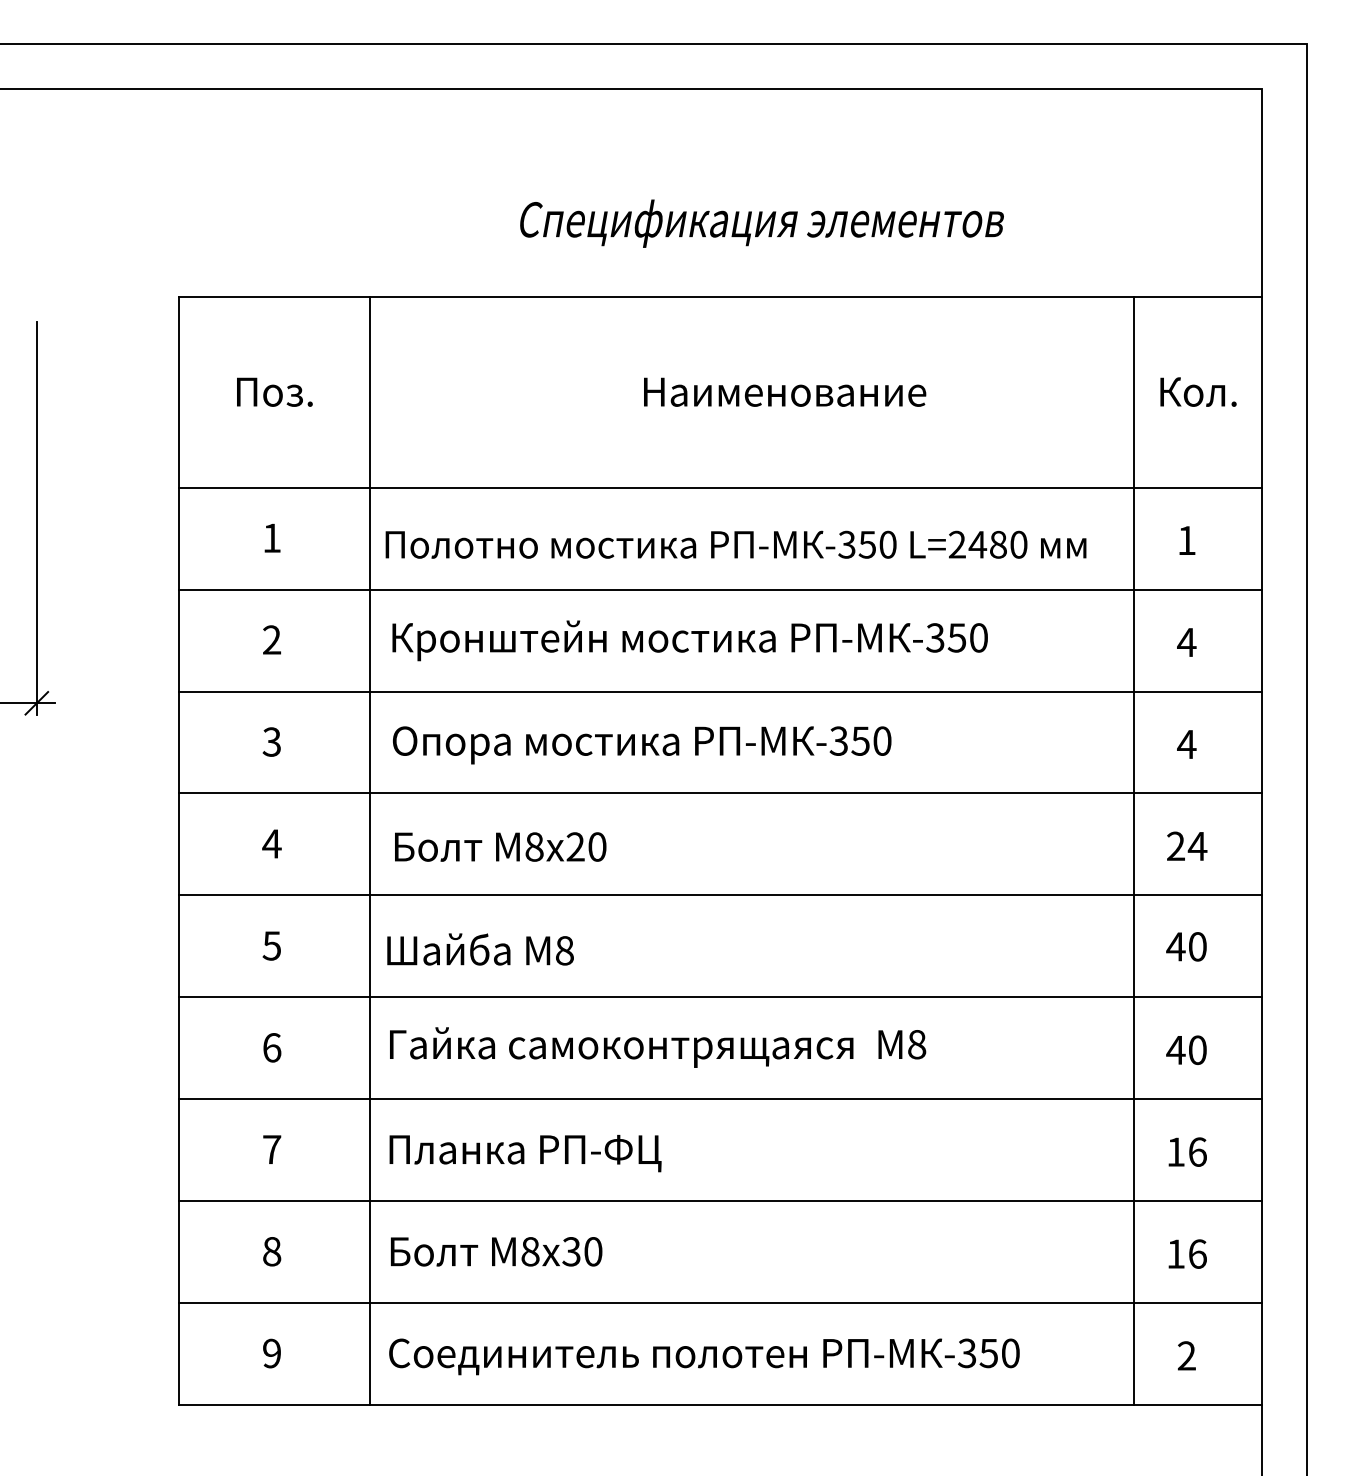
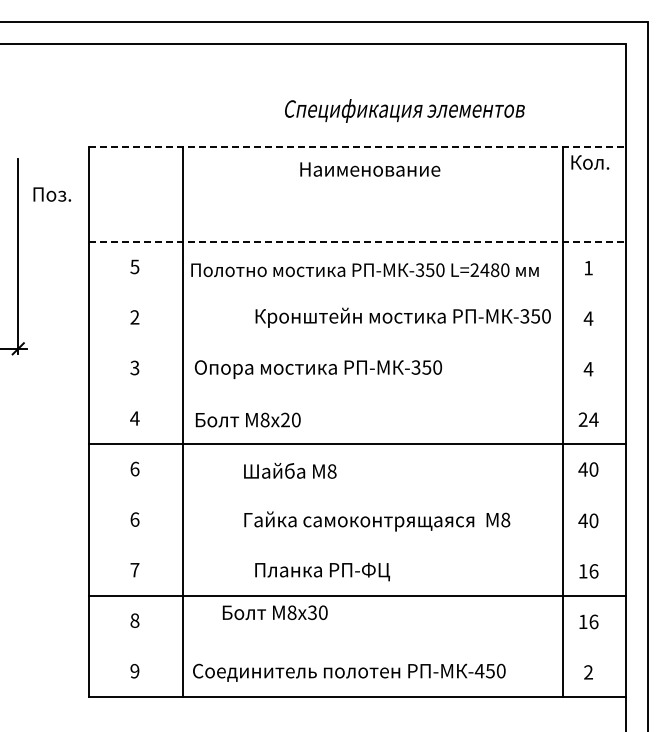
text: (761, 222) -> (404, 110), moved
line: (720, 297) -> (357, 147), solid -> dashed
text: (275, 392) -> (52, 194), moved
text: (785, 392) -> (370, 169), moved
text: (1198, 392) -> (590, 162), moved
line: (720, 486) -> (357, 241), solid -> dashed
text: (271, 537) -> (134, 266), 1 -> 5
line: (718, 589) -> (356, 292), removed
text: (688, 640) -> (402, 317), moved
line: (718, 690) -> (356, 342), removed
line: (718, 793) -> (356, 393), removed
text: (271, 944) -> (134, 468), 5 -> 6
text: (480, 948) -> (290, 470), moved
line: (718, 997) -> (356, 494), removed
text: (658, 1047) -> (377, 521), moved
line: (718, 1099) -> (356, 545), removed
text: (525, 1152) -> (322, 571), moved
text: (495, 1251) -> (274, 612), moved
line: (718, 1303) -> (356, 646), removed
text: (966, 1352) -> (479, 670), -350 -> -450

